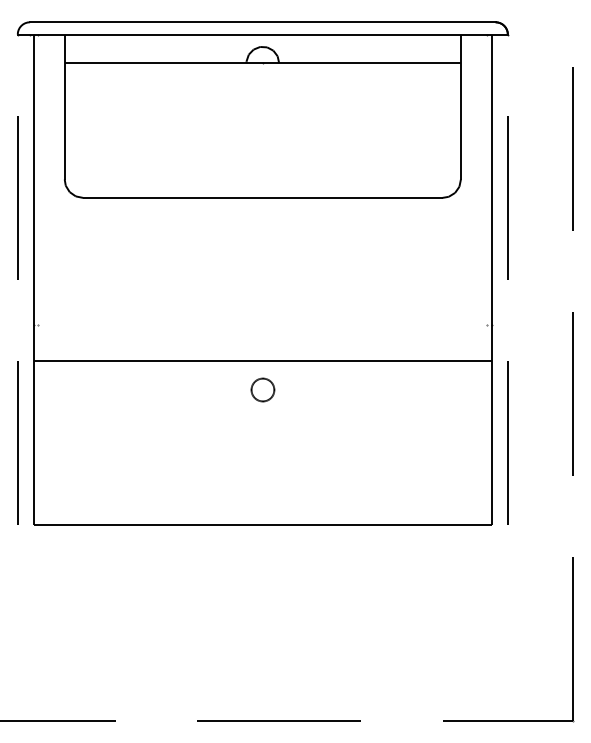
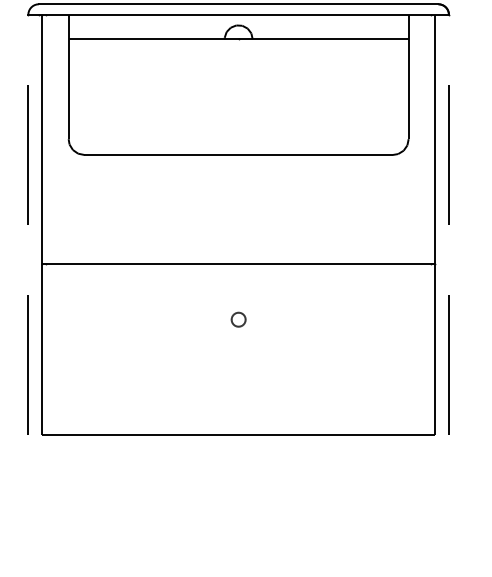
line: (262, 360) -> (238, 263), moved
circle: (262, 389) -> (238, 319), size x0.71

